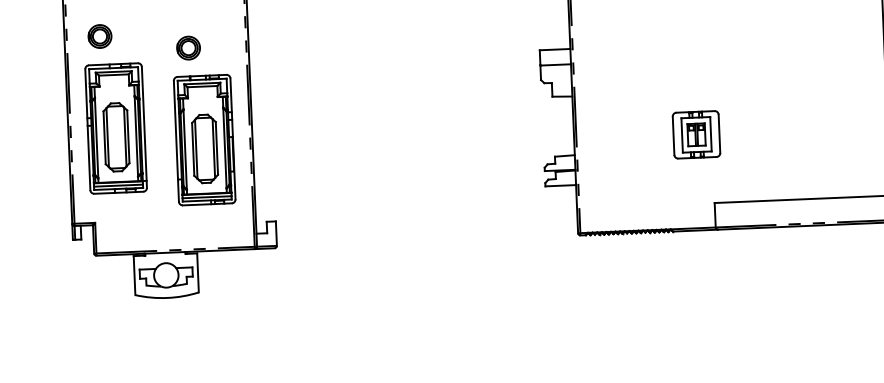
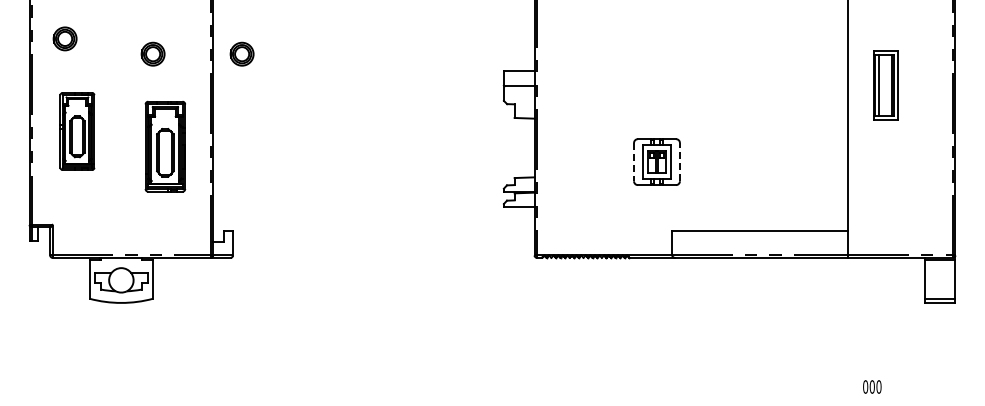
part: (276, 43) -> (241, 53), added
part: (116, 128) -> (77, 131), size x0.6
line: (718, 133) -> (679, 161), solid -> dashed
line: (674, 136) -> (634, 162), solid -> dashed
part: (204, 139) -> (165, 146), size x0.7

